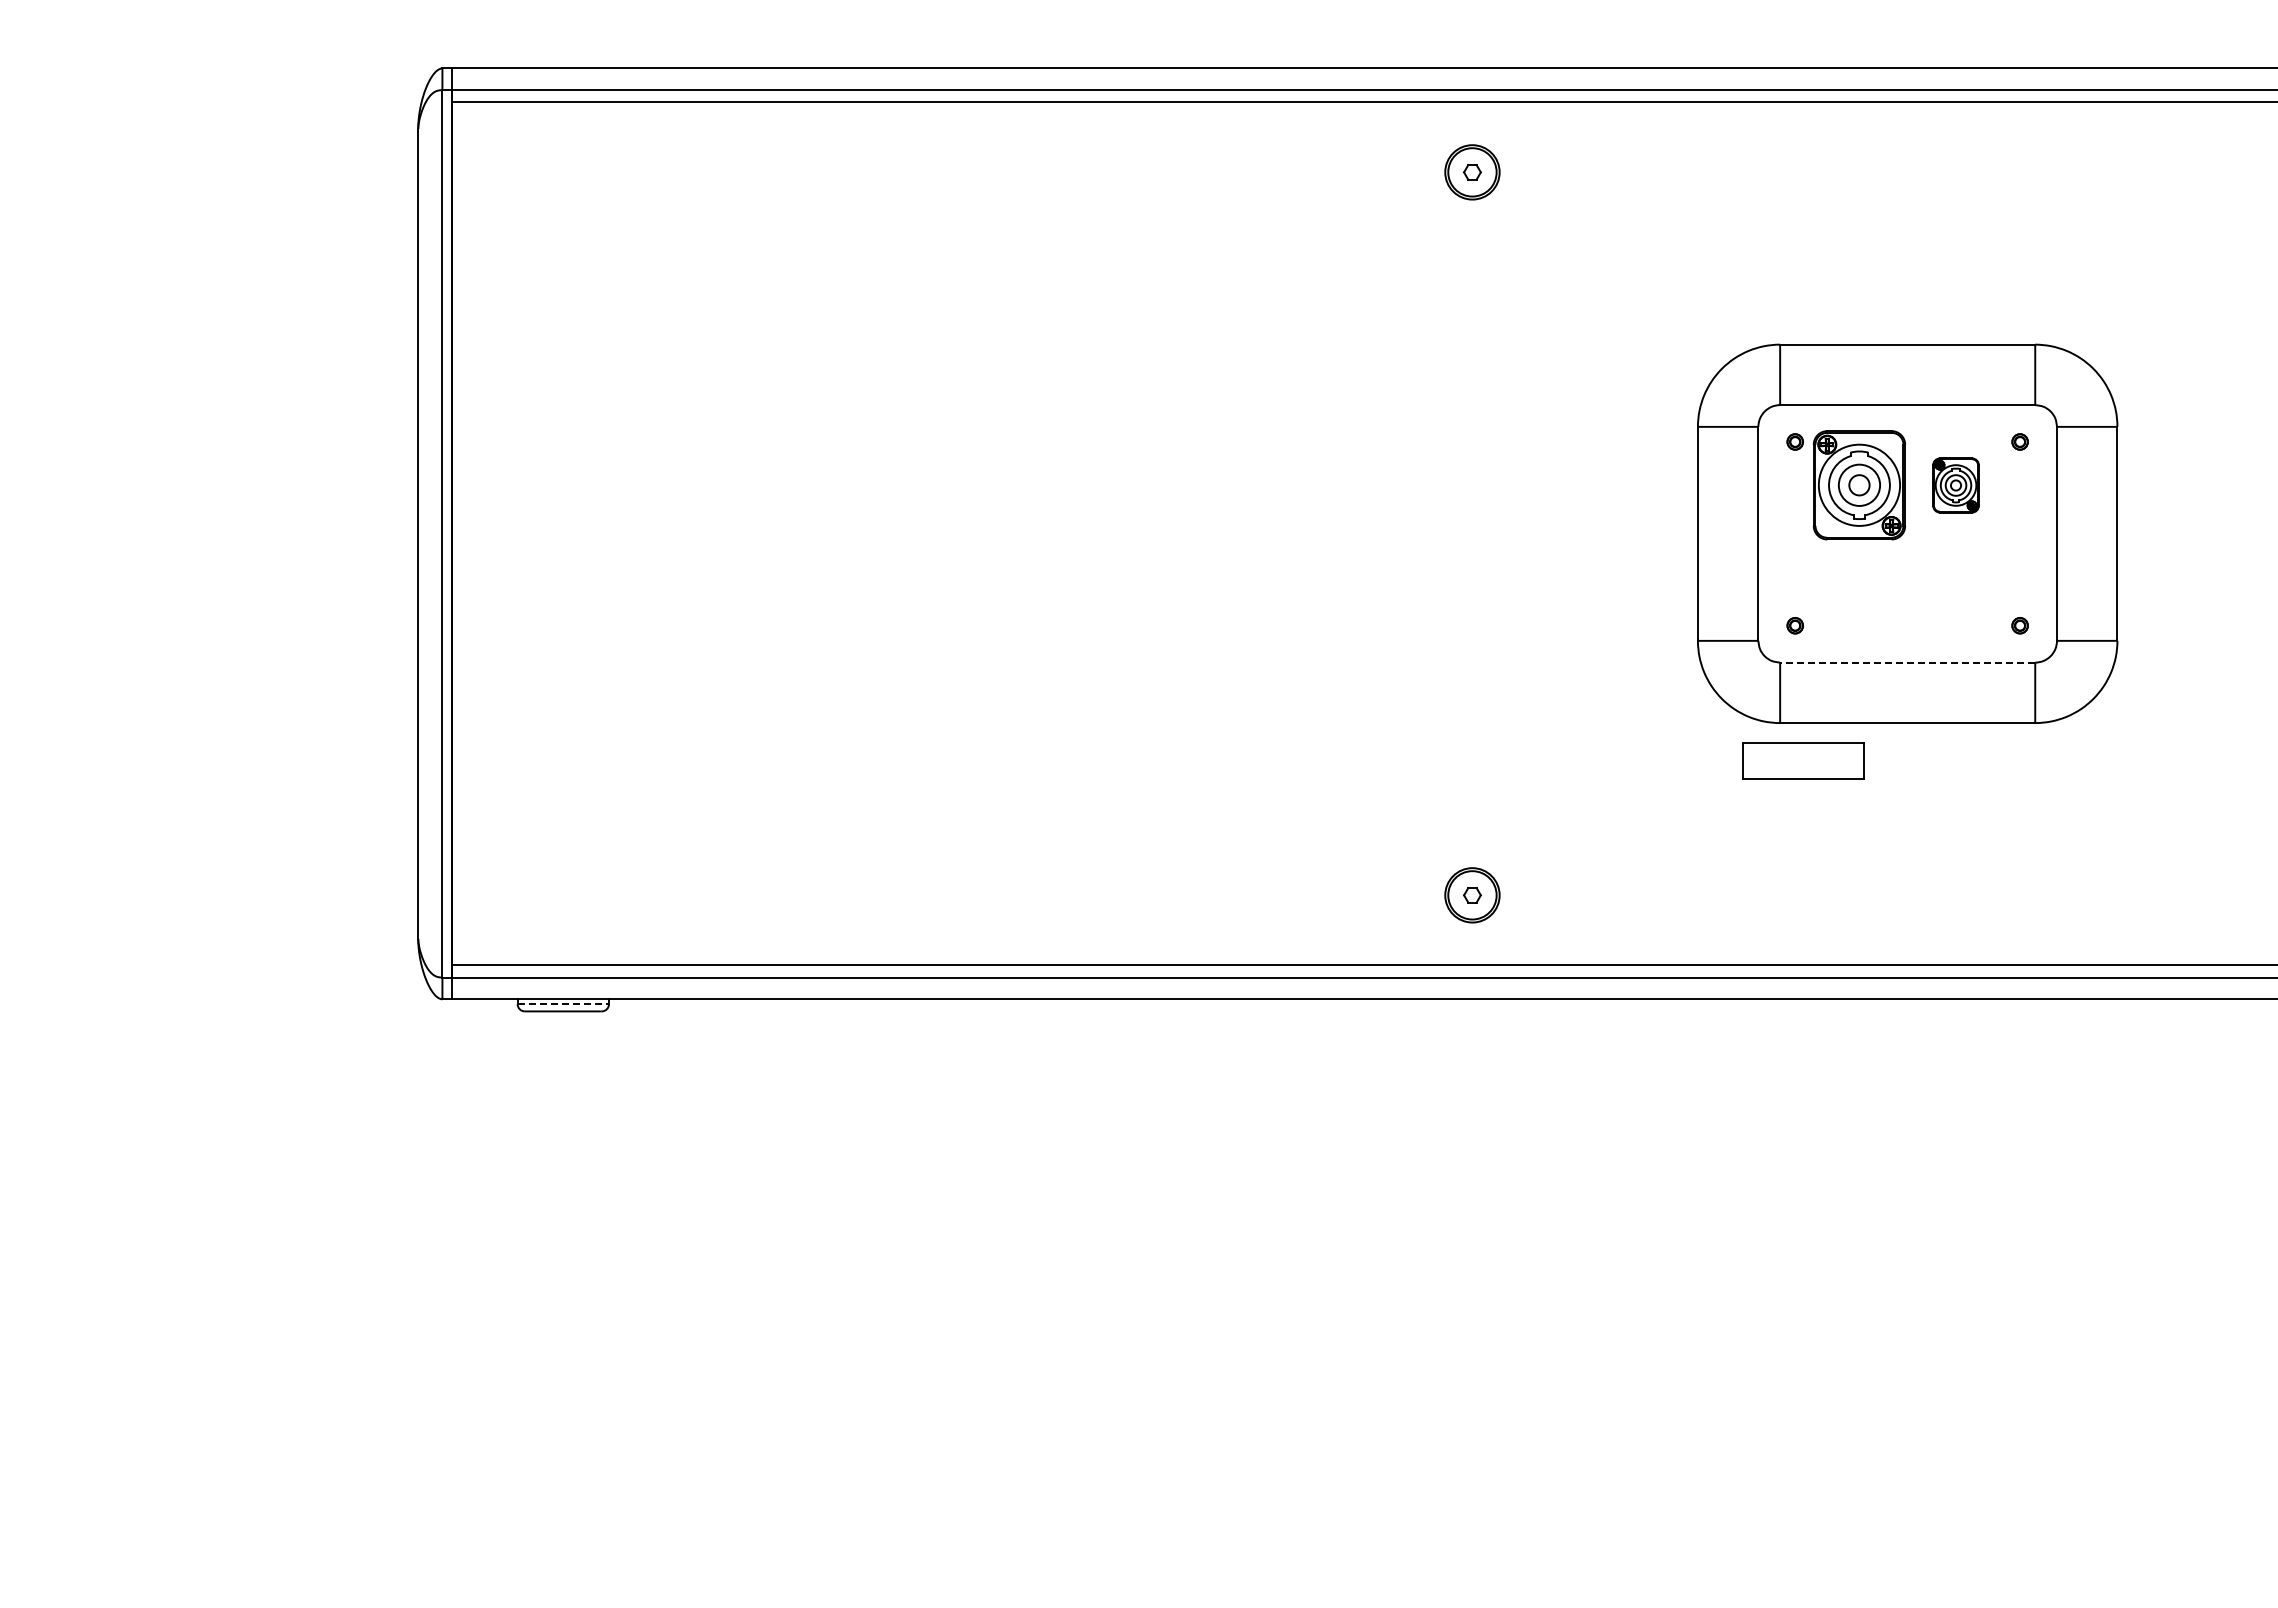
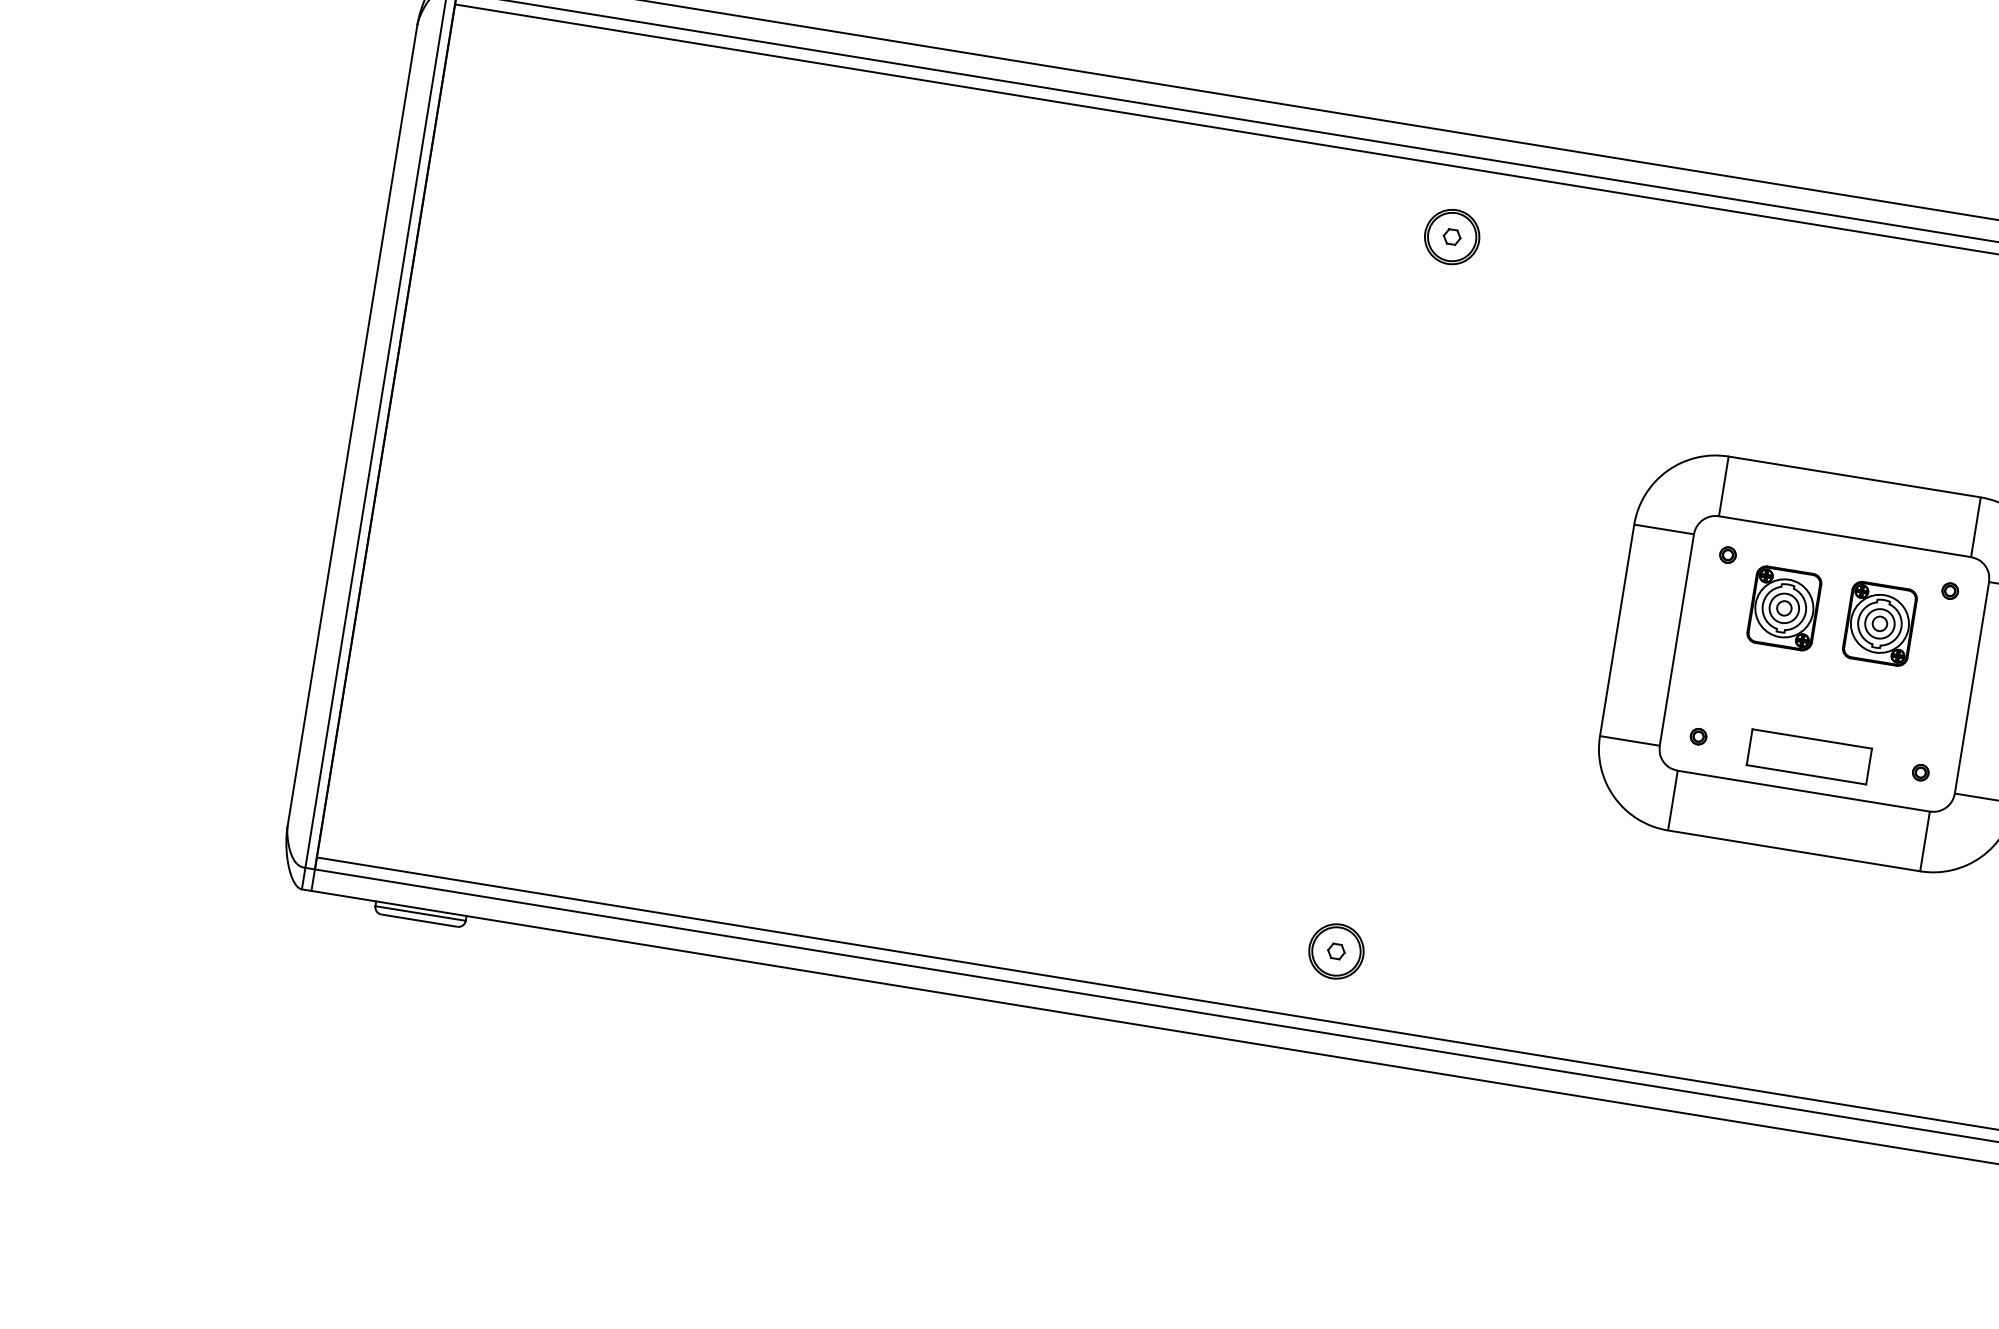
part: (1858, 485) -> (1783, 608), size x0.71
part: (1955, 485) -> (1879, 623), size x1.43
line: (1907, 662) -> (1803, 791), dashed -> solid
part: (1803, 760) -> (1809, 756), moved
line: (563, 1004) -> (420, 913), dashed -> solid

